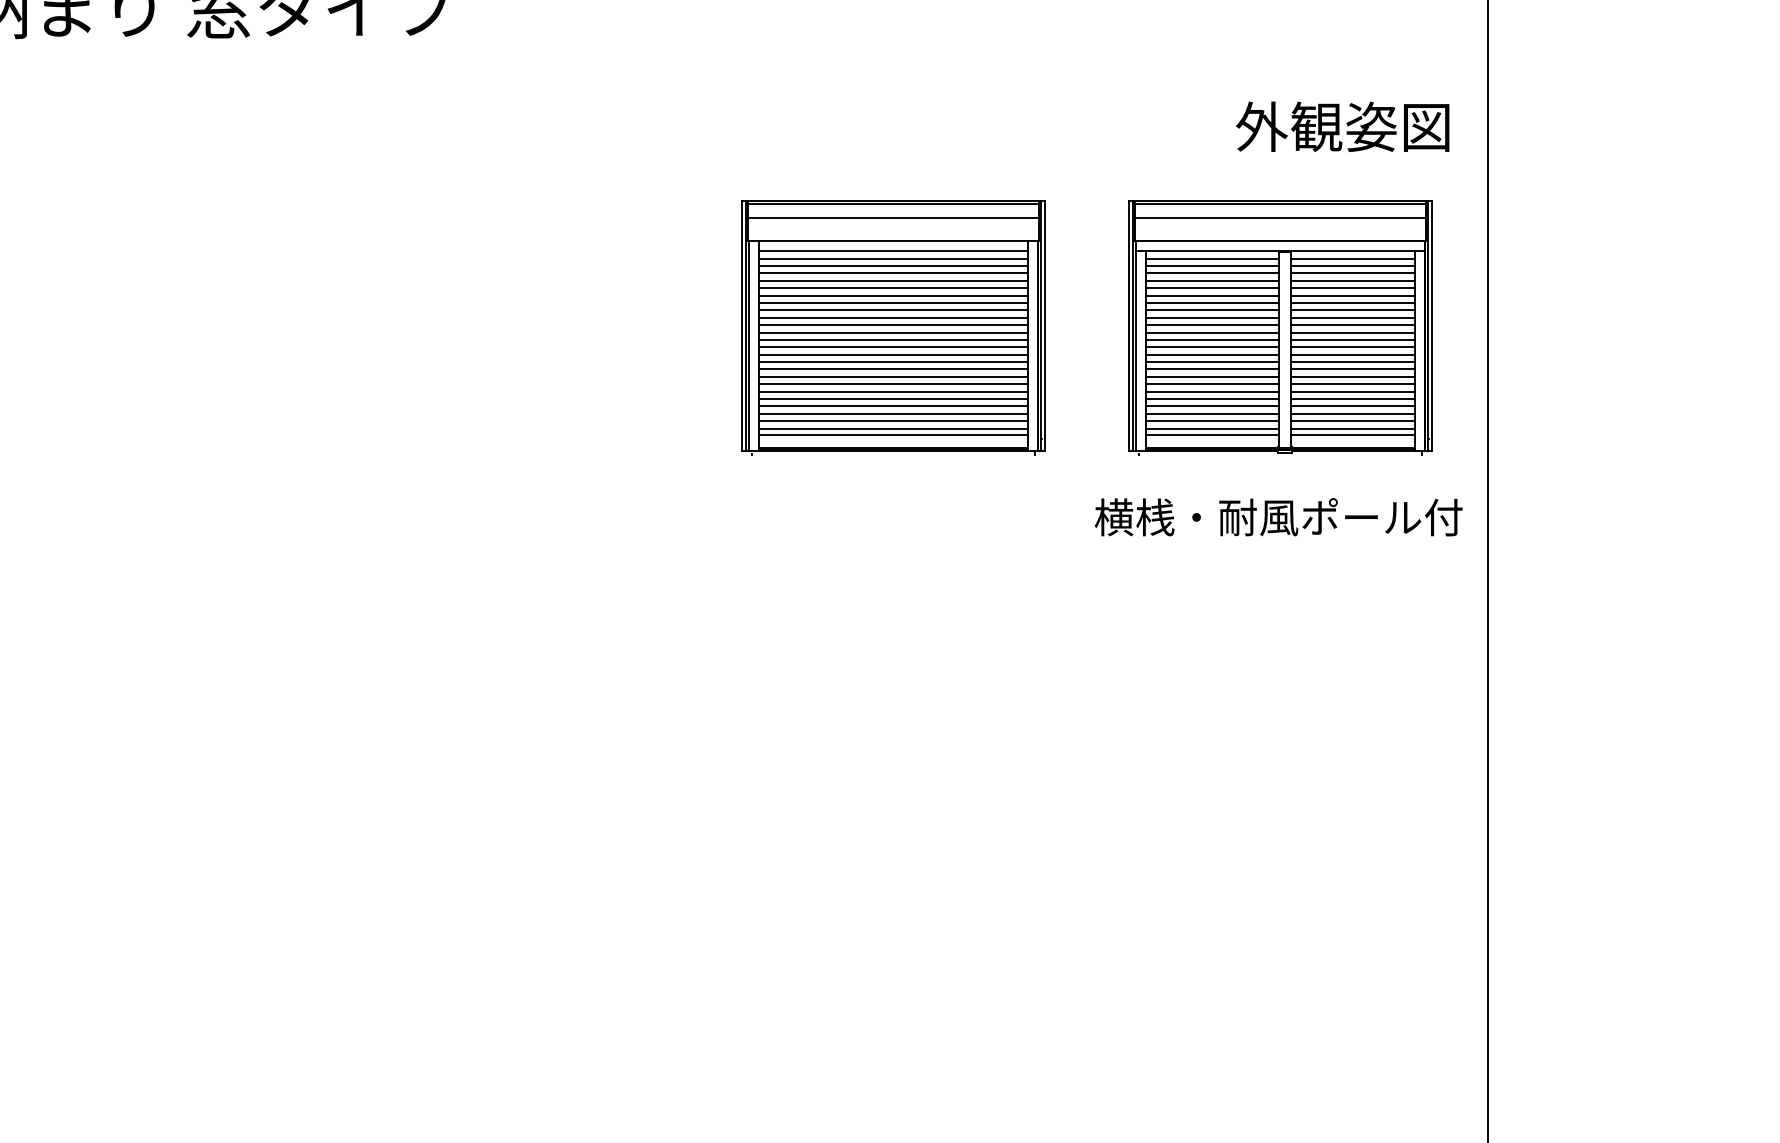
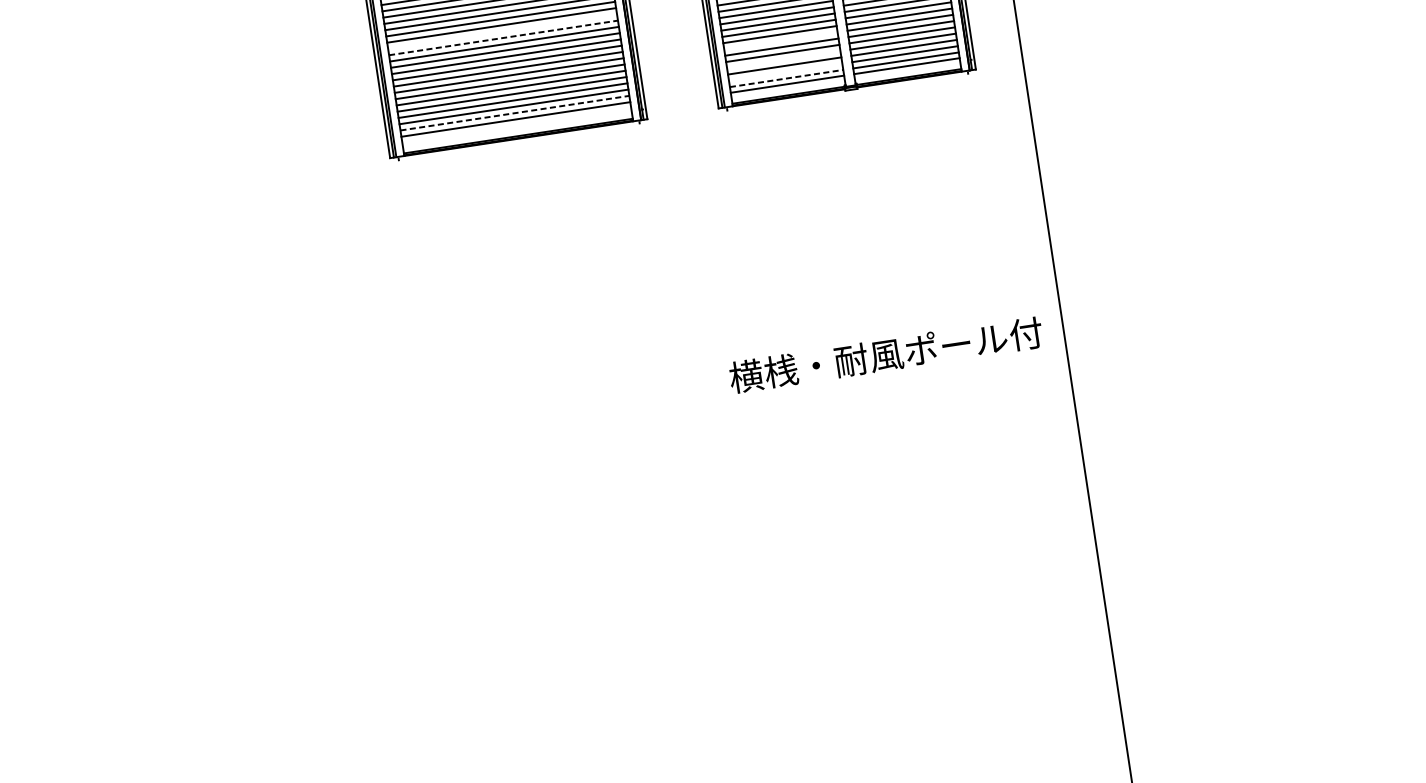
line: (893, 325) -> (502, 31), removed
line: (893, 332) -> (503, 37), solid -> dashed
line: (1212, 384) -> (781, 41), removed
line: (1212, 406) -> (783, 59), removed
line: (893, 421) -> (514, 113), solid -> dashed
line: (1212, 421) -> (785, 72), removed
line: (1212, 428) -> (786, 78), solid -> dashed
line: (893, 435) -> (516, 125), removed
text: (1278, 517) -> (885, 355), moved

